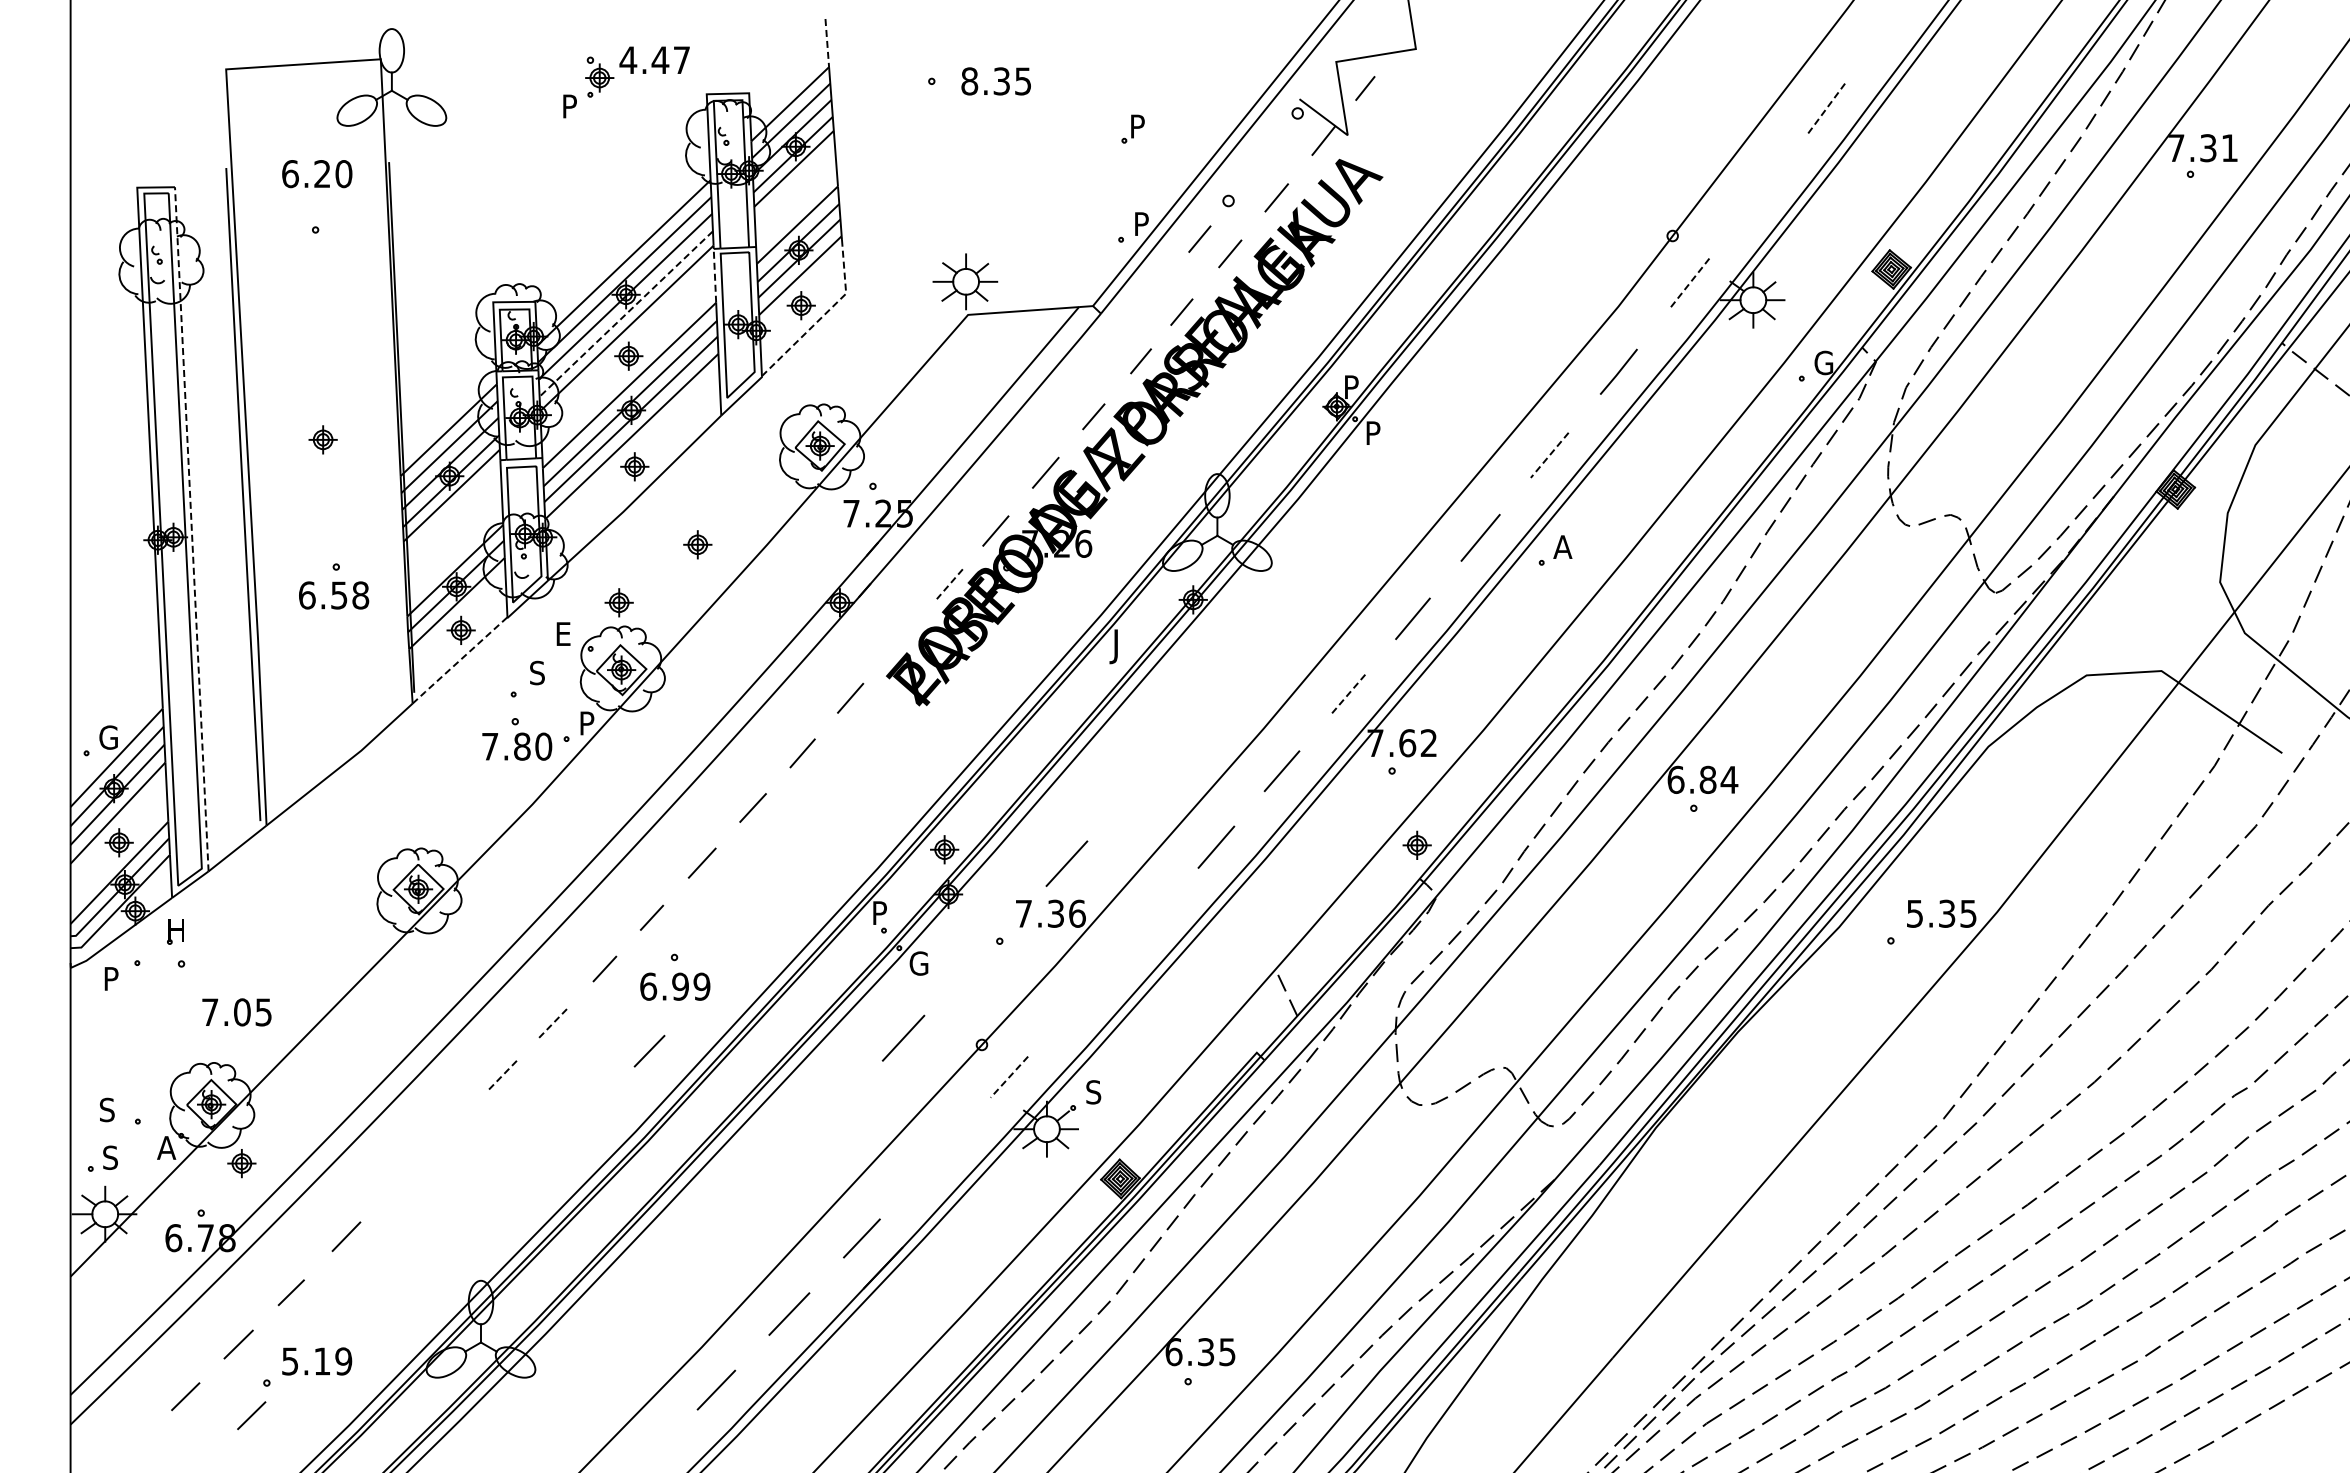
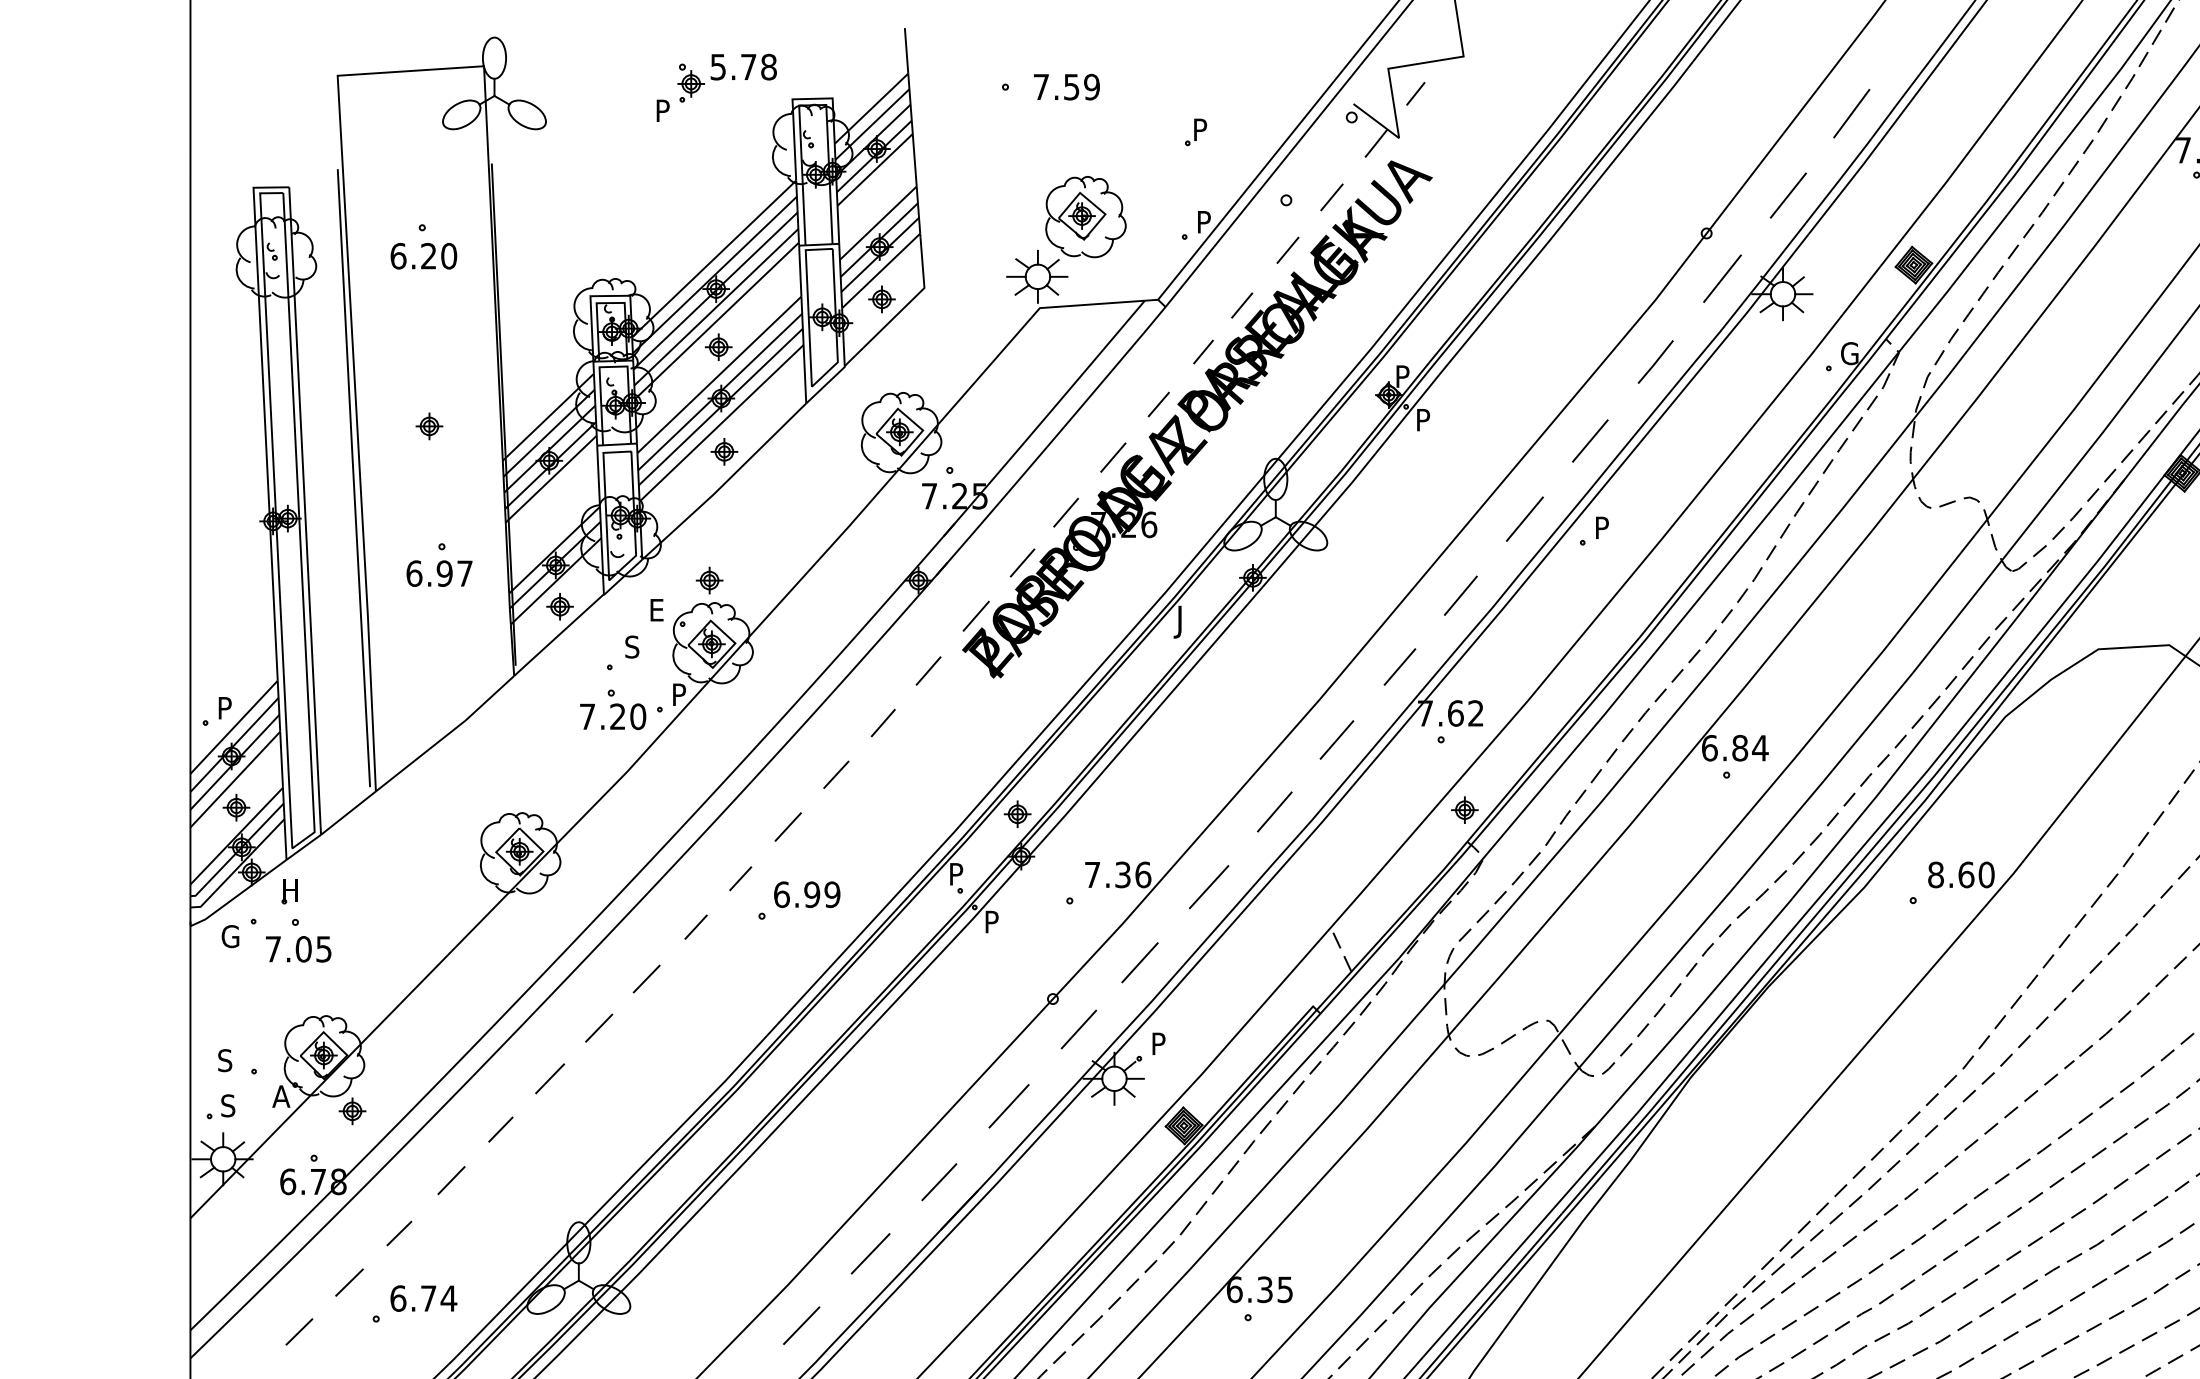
line: (827, 43) -> (906, 51), dashed -> solid
text: (654, 60) -> (743, 67), 4.47 -> 5.78
text: (996, 81) -> (1066, 87), 8.35 -> 7.59
line: (1825, 109) -> (1851, 113), dashed -> solid
text: (317, 174) -> (424, 256), moved
line: (1758, 195) -> (1787, 195), added
part: (1016, 218) -> (1085, 216), added
line: (1199, 238) -> (1258, 235), removed
line: (714, 275) -> (799, 270), dashed -> solid
line: (1689, 284) -> (1722, 279), dashed -> solid
line: (626, 314) -> (716, 307), dashed -> solid
line: (824, 315) -> (903, 308), dashed -> solid
line: (1549, 455) -> (1590, 441), dashed -> solid
line: (191, 529) -> (304, 511), dashed -> solid
part: (697, 544) -> (783, 525), removed
text: (1562, 546) -> (1602, 527), A -> P
line: (949, 584) -> (1022, 563), dashed -> solid
text: (349, 595) -> (454, 573), 6.58 -> 6.97
line: (900, 640) -> (975, 616), added
line: (459, 660) -> (558, 635), dashed -> solid
line: (1348, 694) -> (1399, 667), dashed -> solid
text: (108, 737) -> (226, 708), G -> P
text: (522, 746) -> (618, 716), 7.80 -> 7.20
line: (1066, 863) -> (1208, 886), moved
text: (1941, 913) -> (1961, 874), 5.35 -> 8.60
text: (918, 963) -> (992, 921), G -> P
text: (112, 978) -> (230, 936), P -> G
text: (675, 986) -> (807, 894), moved
line: (1073, 1006) -> (1139, 962), added
text: (236, 1012) -> (298, 949), moved
line: (552, 1023) -> (646, 978), dashed -> solid
line: (903, 1037) -> (1008, 1105), moved
line: (649, 1050) -> (549, 1078), moved
line: (502, 1075) -> (599, 1027), dashed -> solid
line: (1009, 1077) -> (1079, 1029), dashed -> solid
text: (1093, 1092) -> (1158, 1044), S -> P
line: (398, 1182) -> (500, 1129), added
text: (317, 1361) -> (424, 1298), 5.19 -> 6.74
line: (251, 1415) -> (361, 1349), removed

